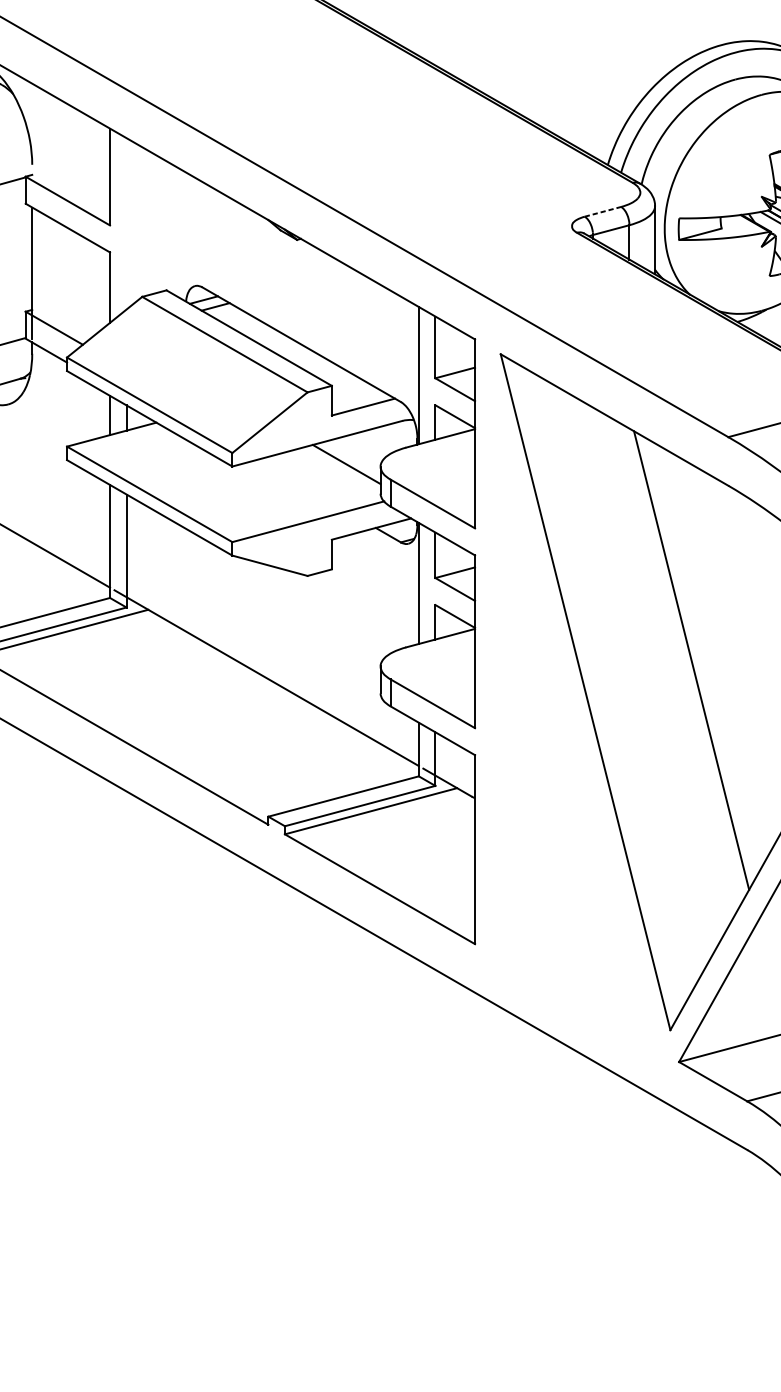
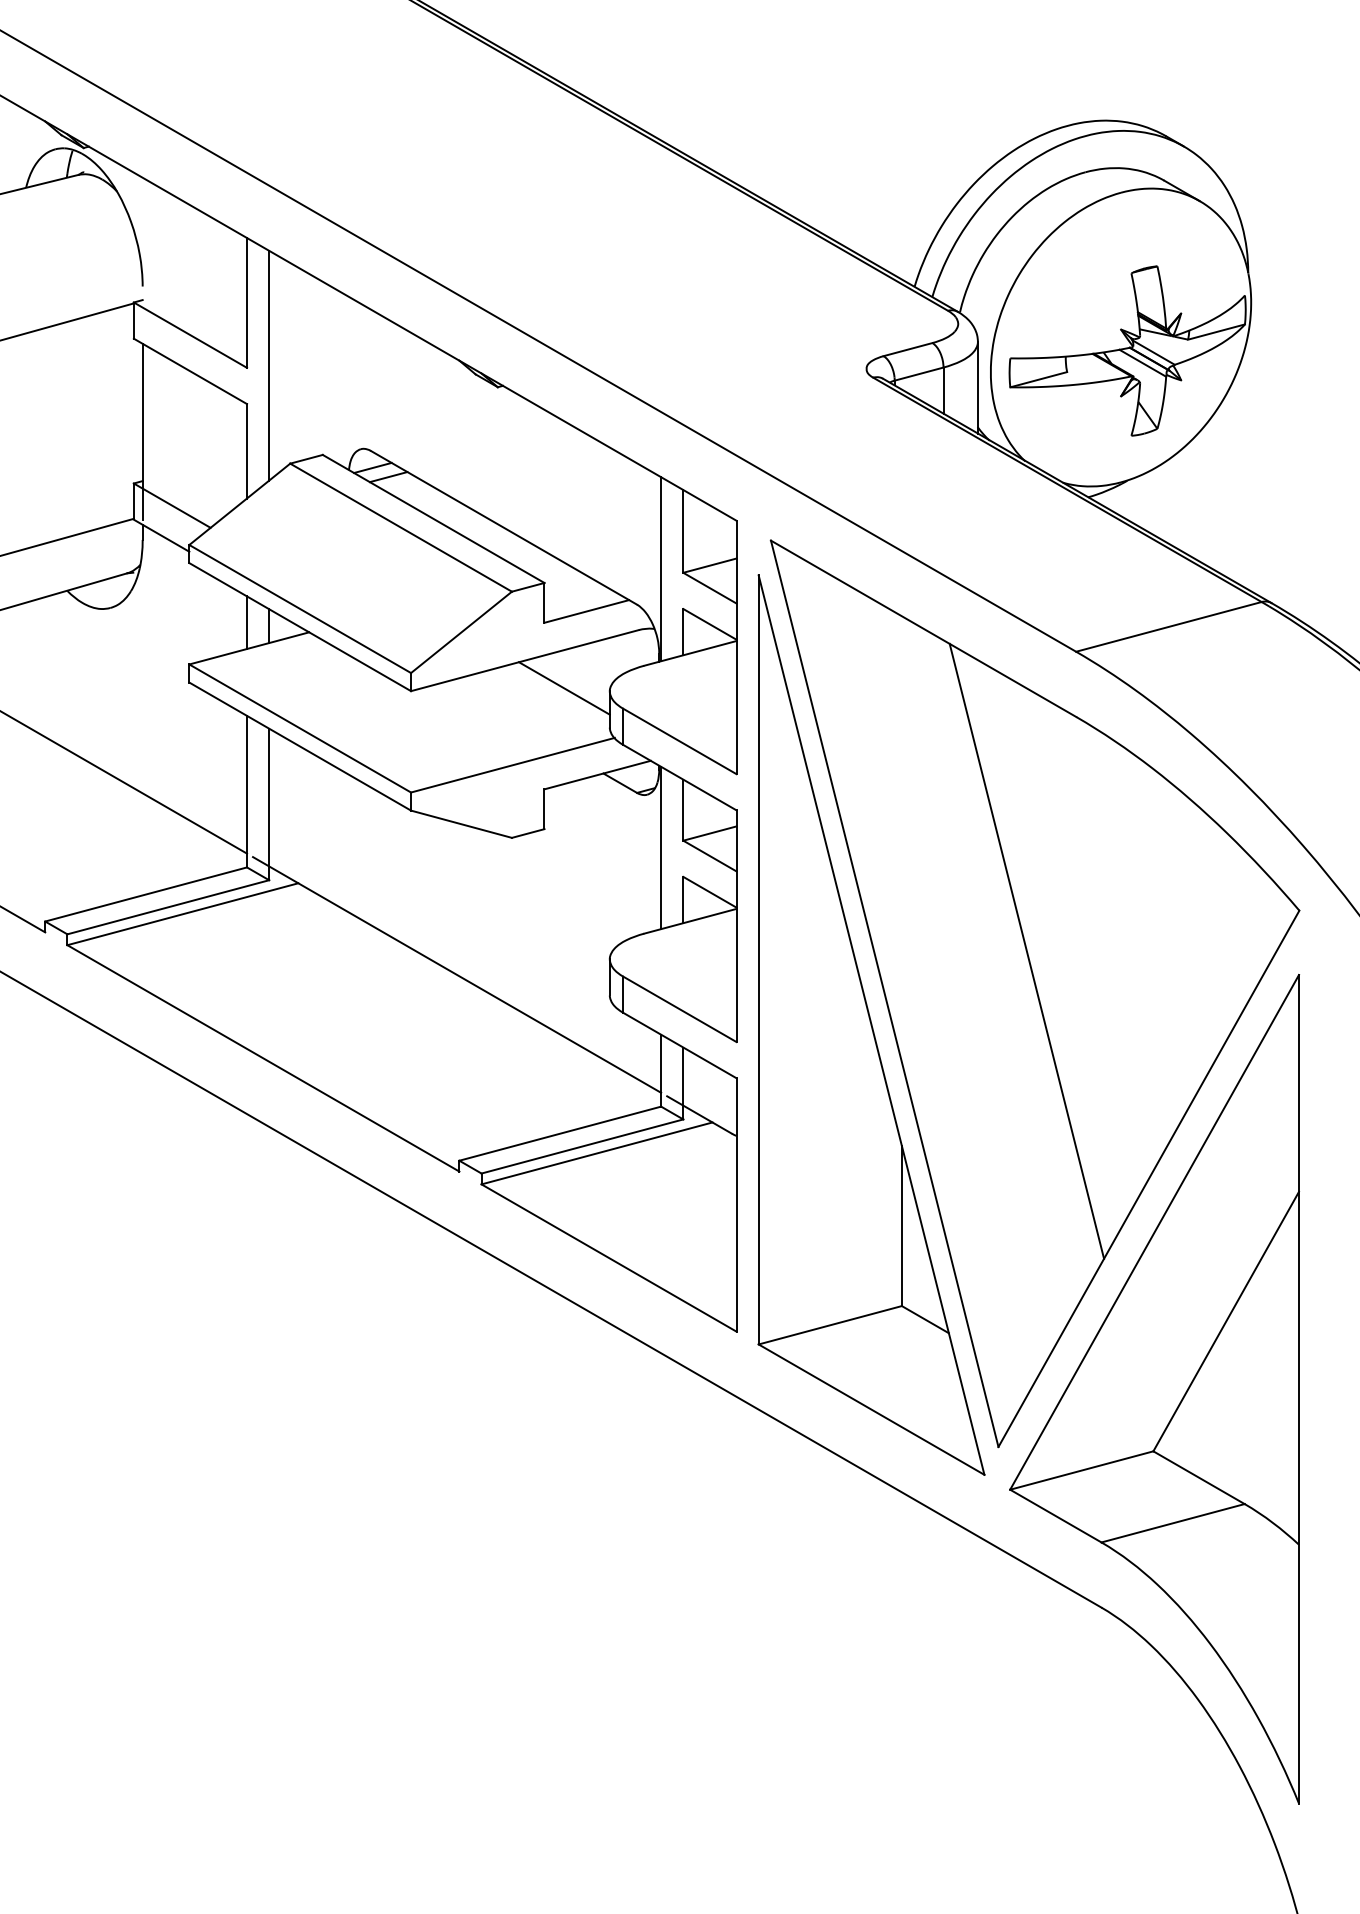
line: (603, 211) -> (908, 349), dashed -> solid
line: (126, 223) -> (269, 365), added
part: (575, 715) -> (871, 1024), added

